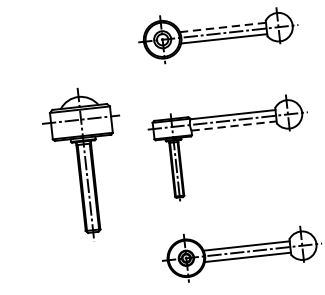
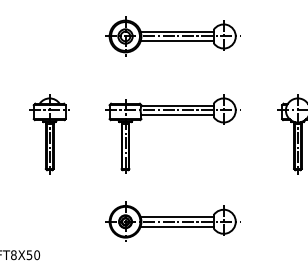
line: (223, 27) -> (177, 31), dashed -> solid
line: (235, 126) -> (178, 115), dashed -> solid
part: (85, 165) -> (49, 134), size x0.62

